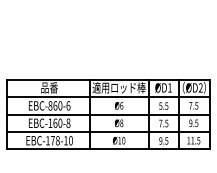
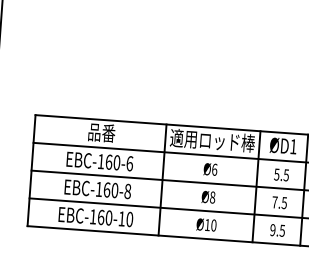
text: (50, 105) -> (101, 161), EBC-860-6 -> EBC-160-6
text: (54, 140) -> (103, 217), EBC-178-10 -> EBC-160-10

